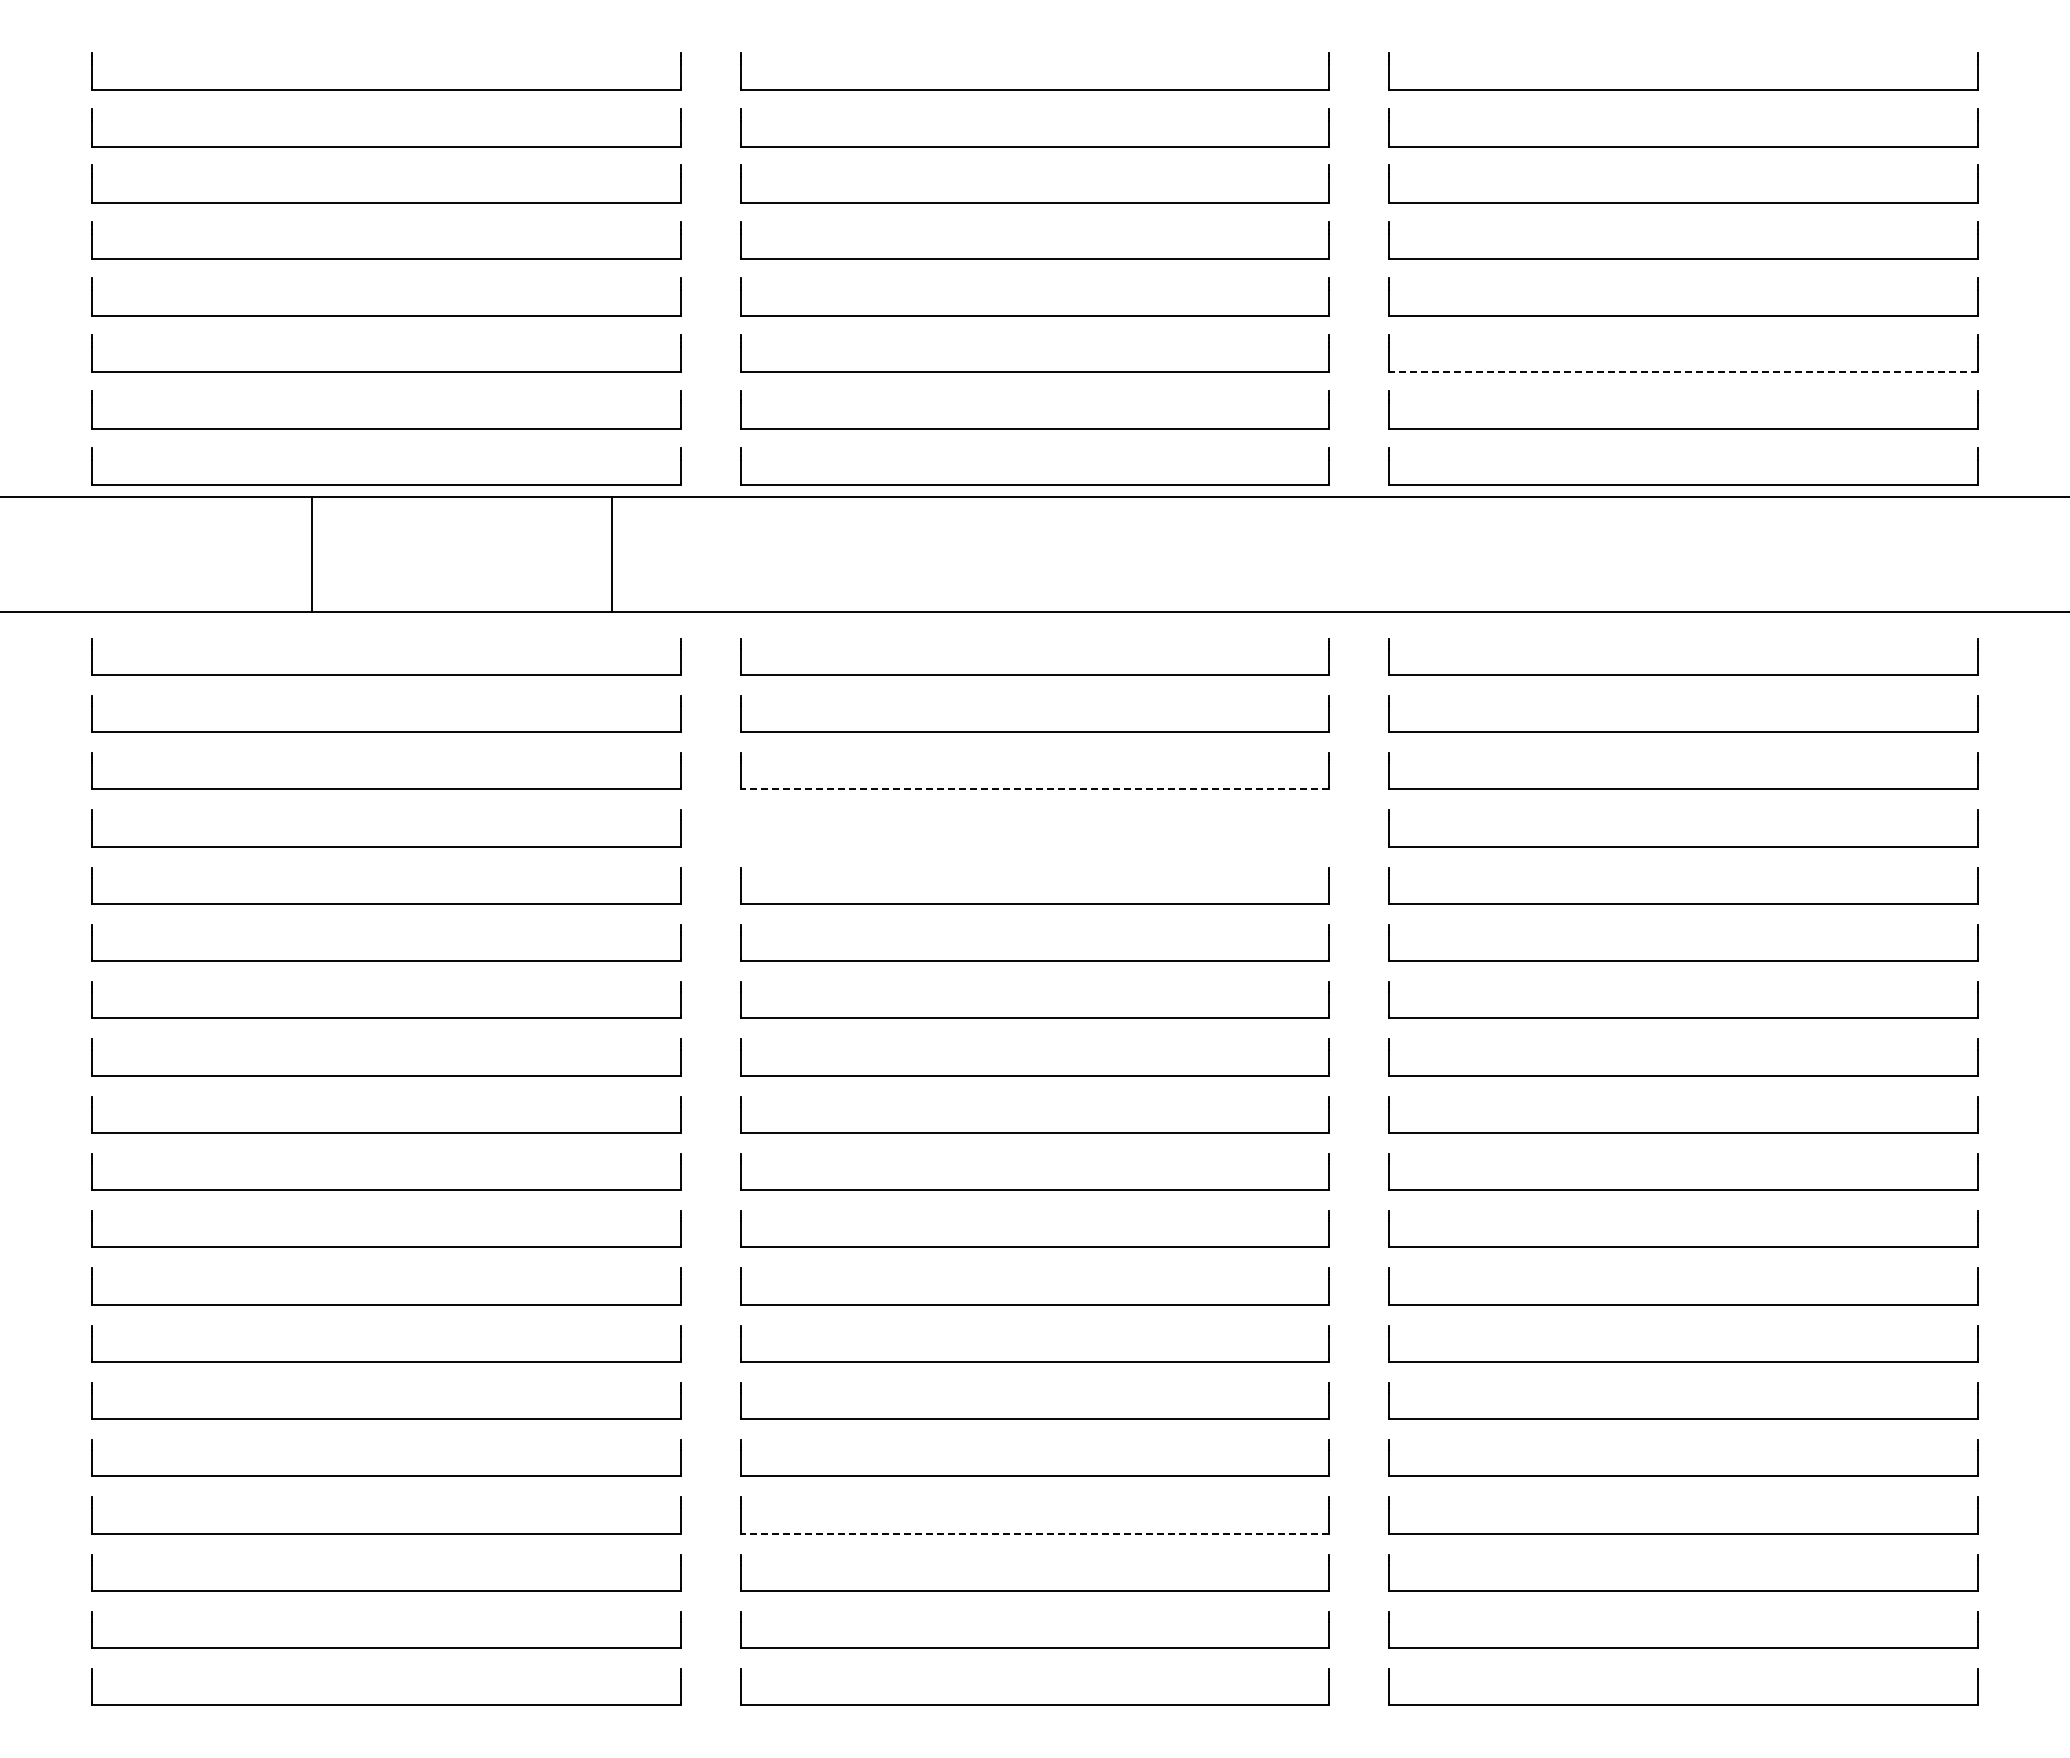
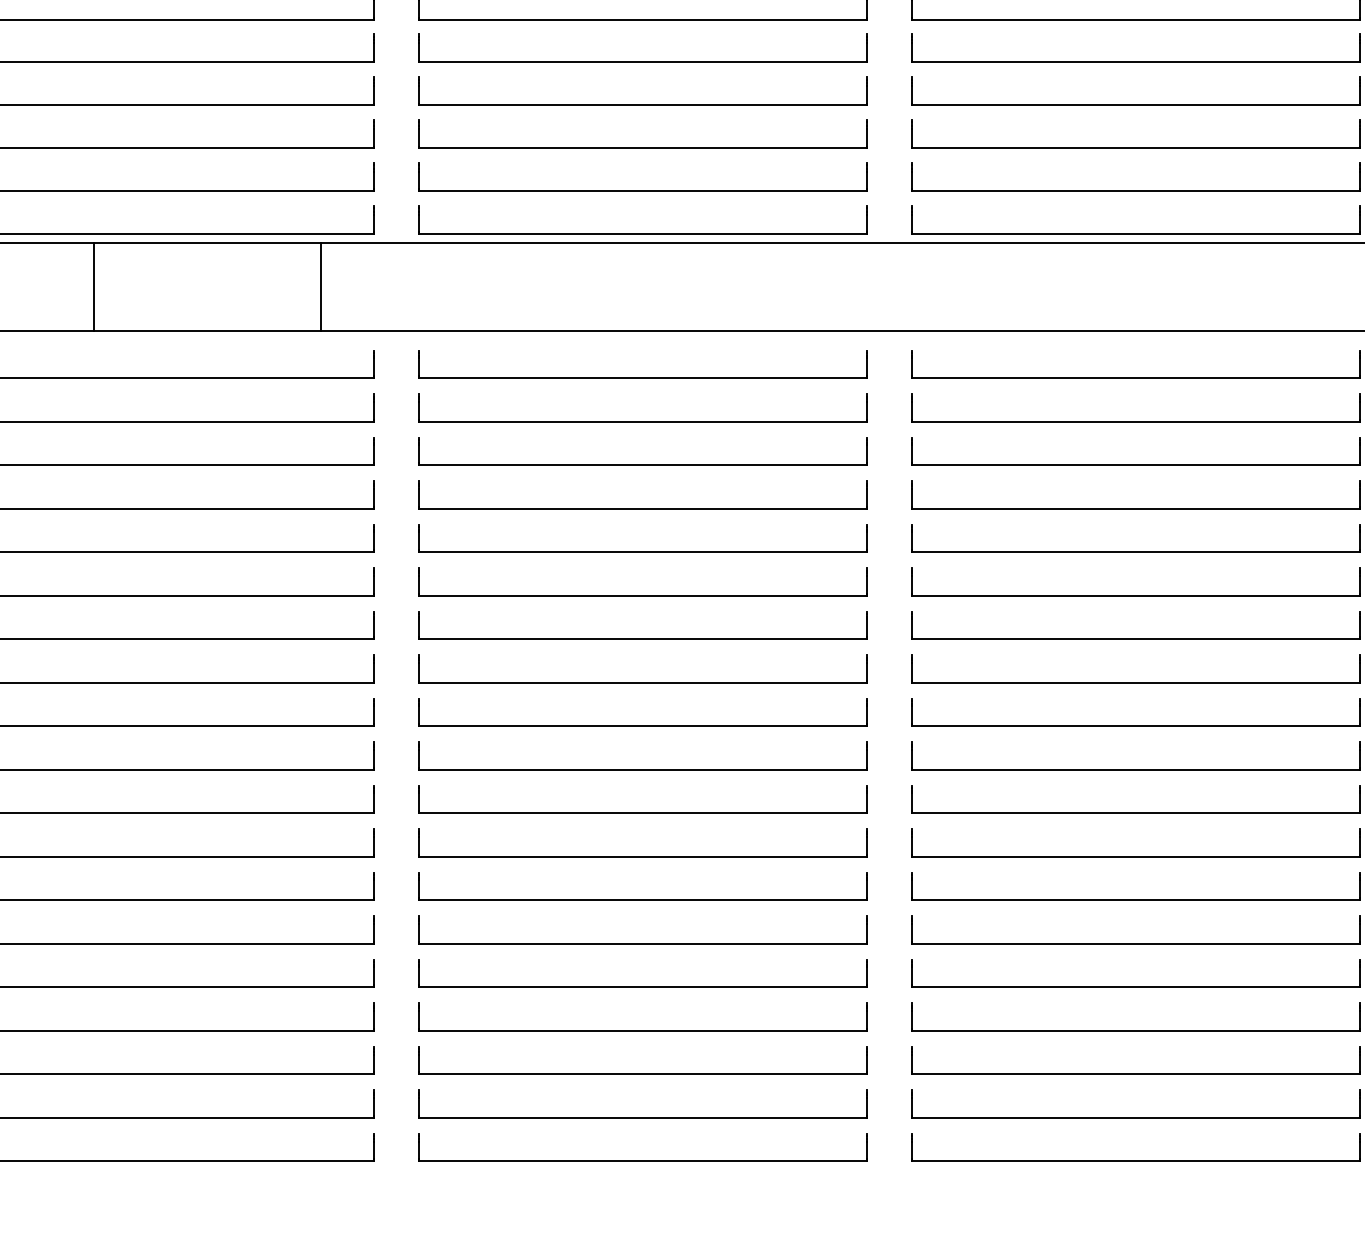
line: (1683, 372) -> (1135, 148), dashed -> solid
line: (1034, 789) -> (642, 465), dashed -> solid
part: (1034, 846) -> (642, 508), added
line: (1034, 1533) -> (642, 1030), dashed -> solid

